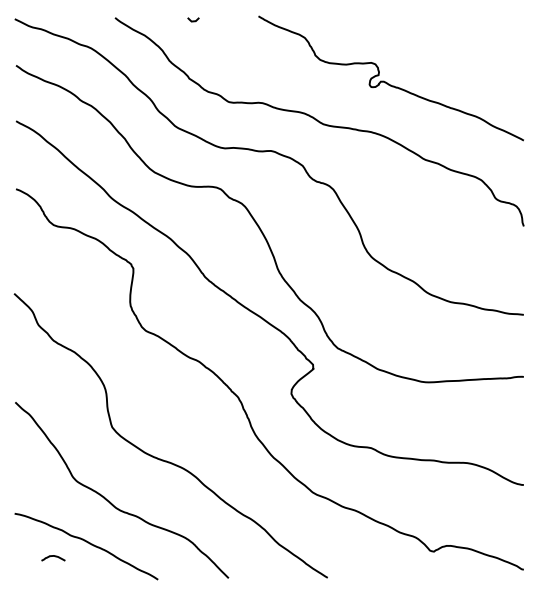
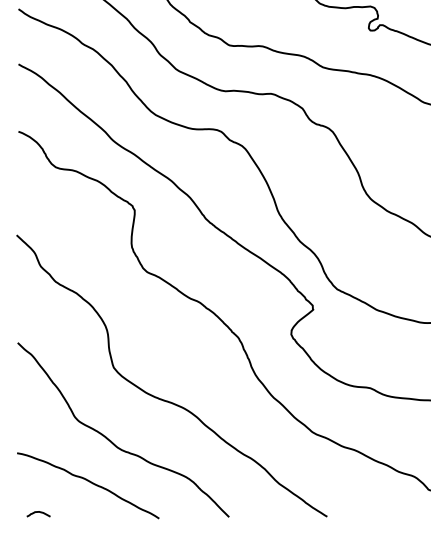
curve: (53, 556) -> (38, 512), moved

